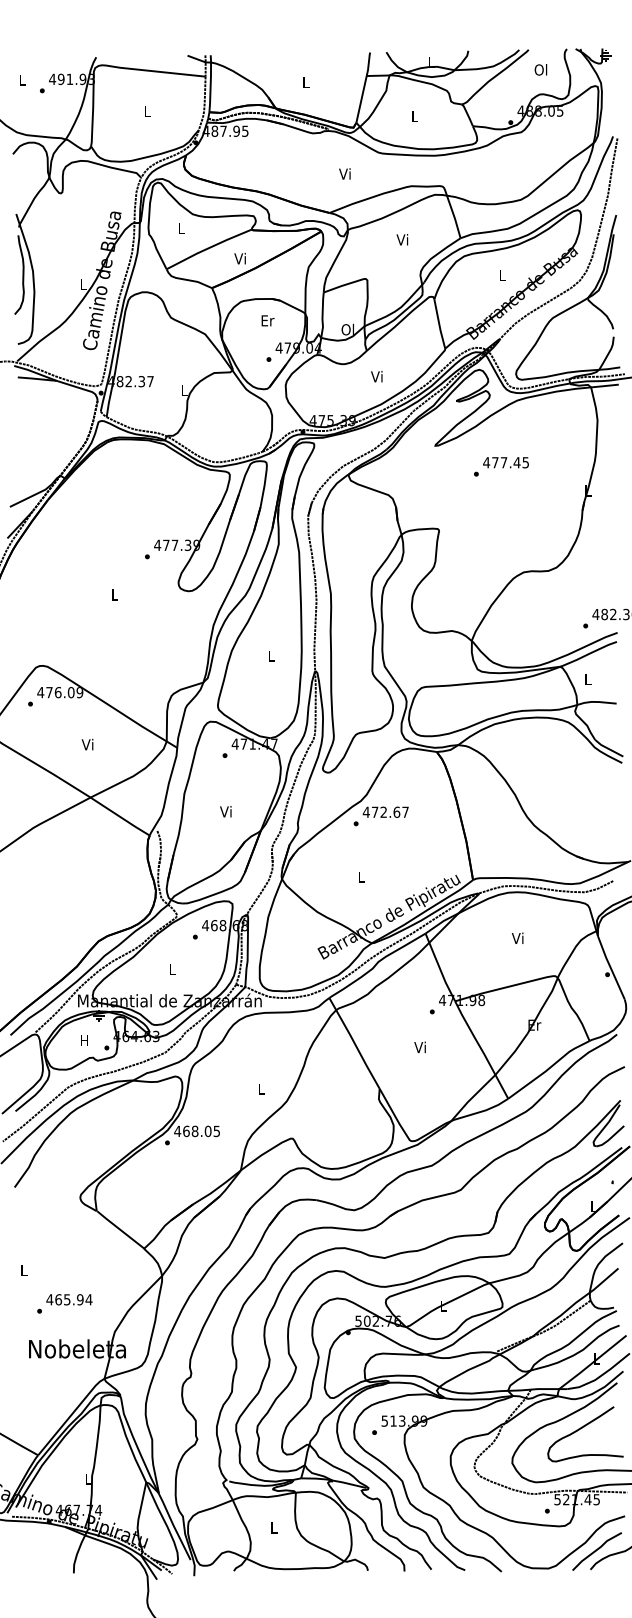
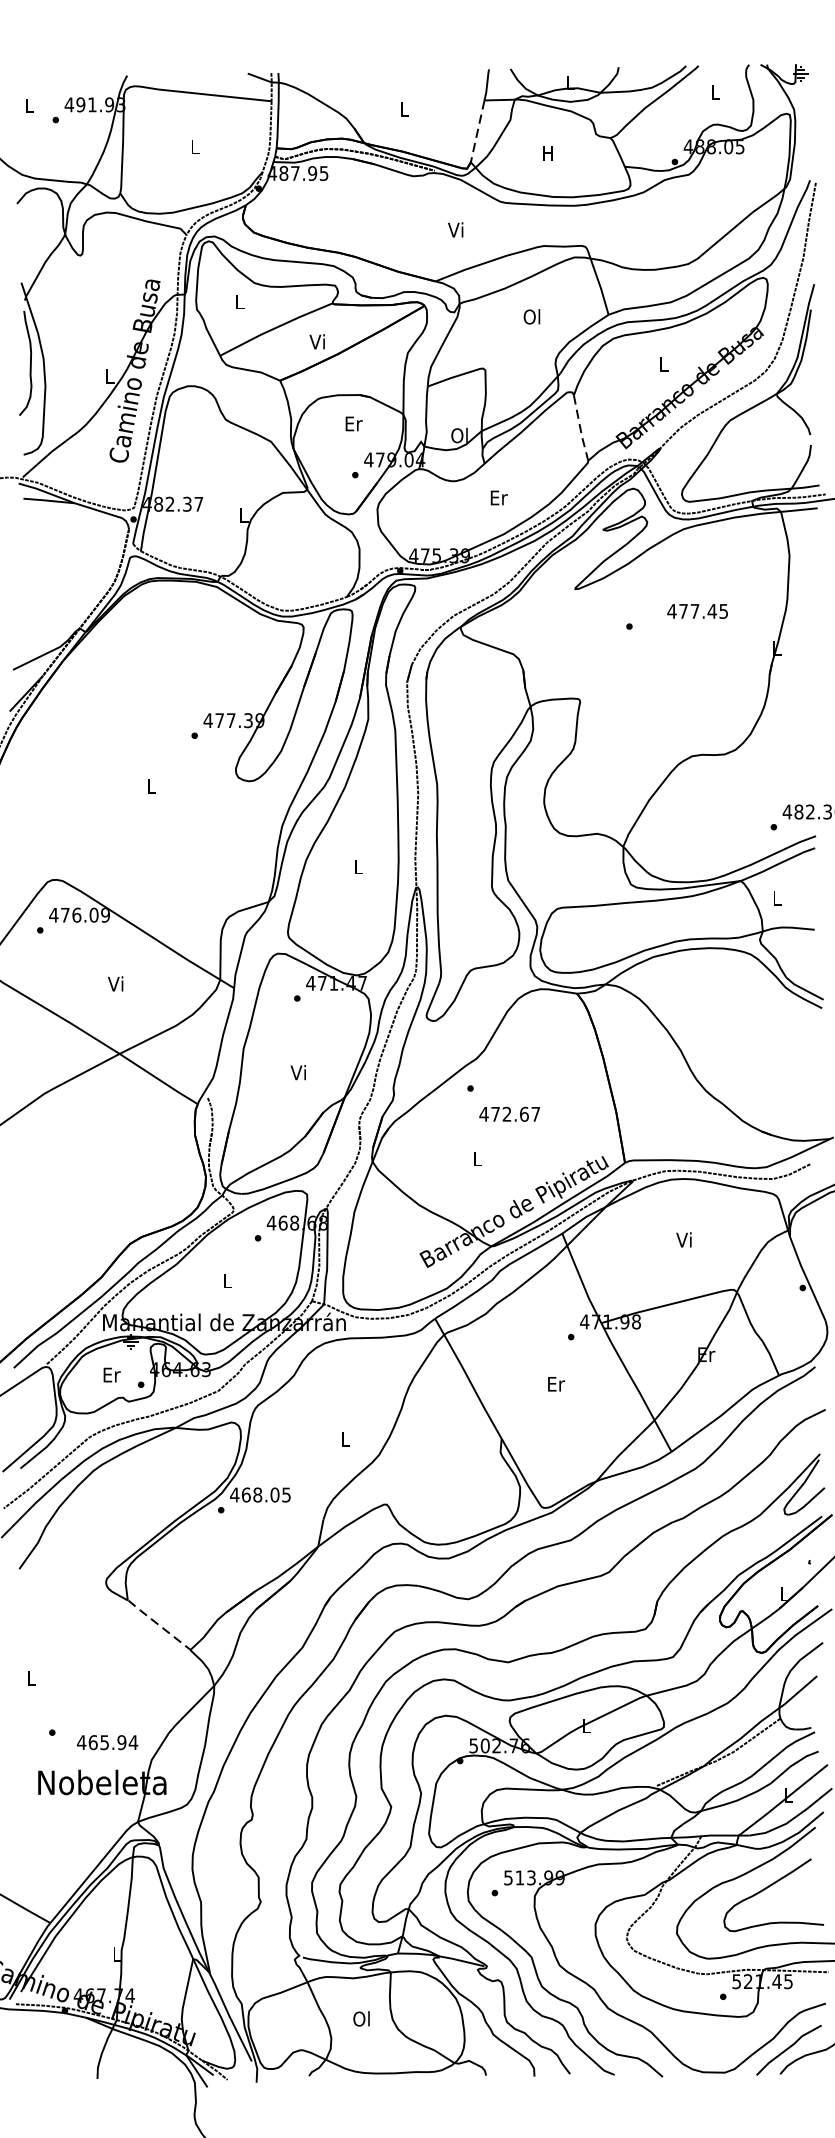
text: (540, 69) -> (714, 91), Ol -> L
line: (361, 99) -> (477, 131), solid -> dashed
text: (414, 116) -> (547, 153), L -> H
text: (402, 239) -> (531, 316), Vi -> Ol
line: (439, 324) -> (580, 428), solid -> dashed
text: (377, 376) -> (498, 497), Vi -> Er
text: (505, 462) -> (696, 611), moved
text: (385, 811) -> (509, 1113), moved
text: (84, 1040) -> (111, 1374), H -> Er
text: (420, 1047) -> (555, 1384), Vi -> Er
line: (120, 1229) -> (159, 1624), solid -> dashed
text: (69, 1299) -> (107, 1742), moved
text: (273, 1527) -> (361, 2018), L -> Ol

